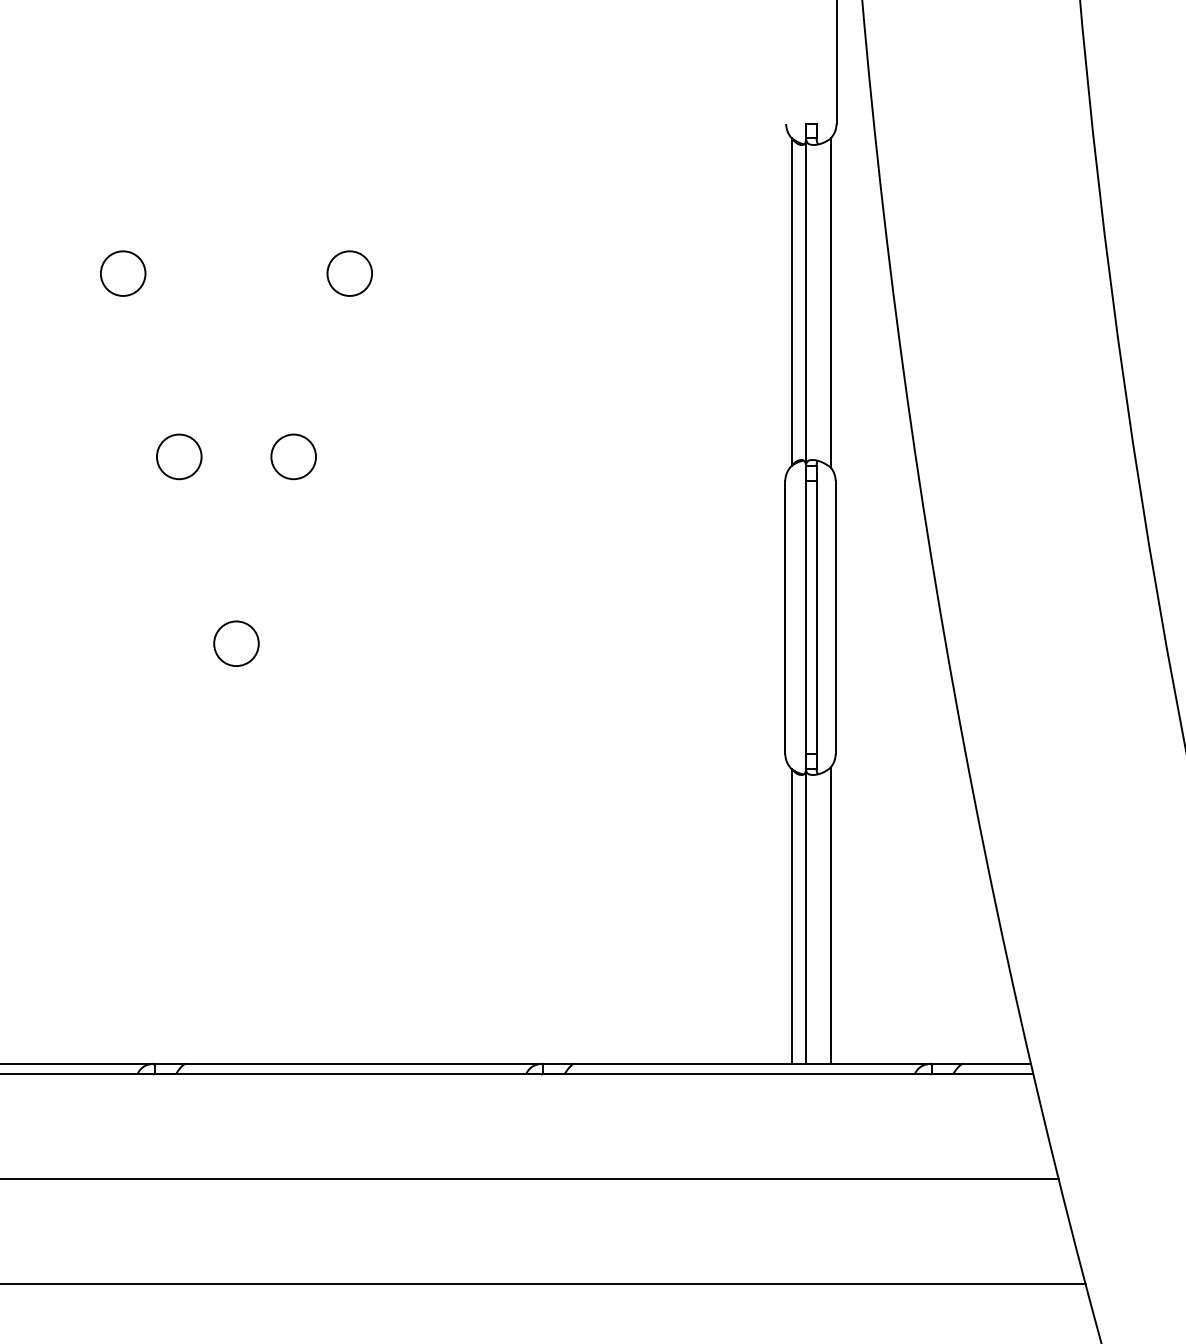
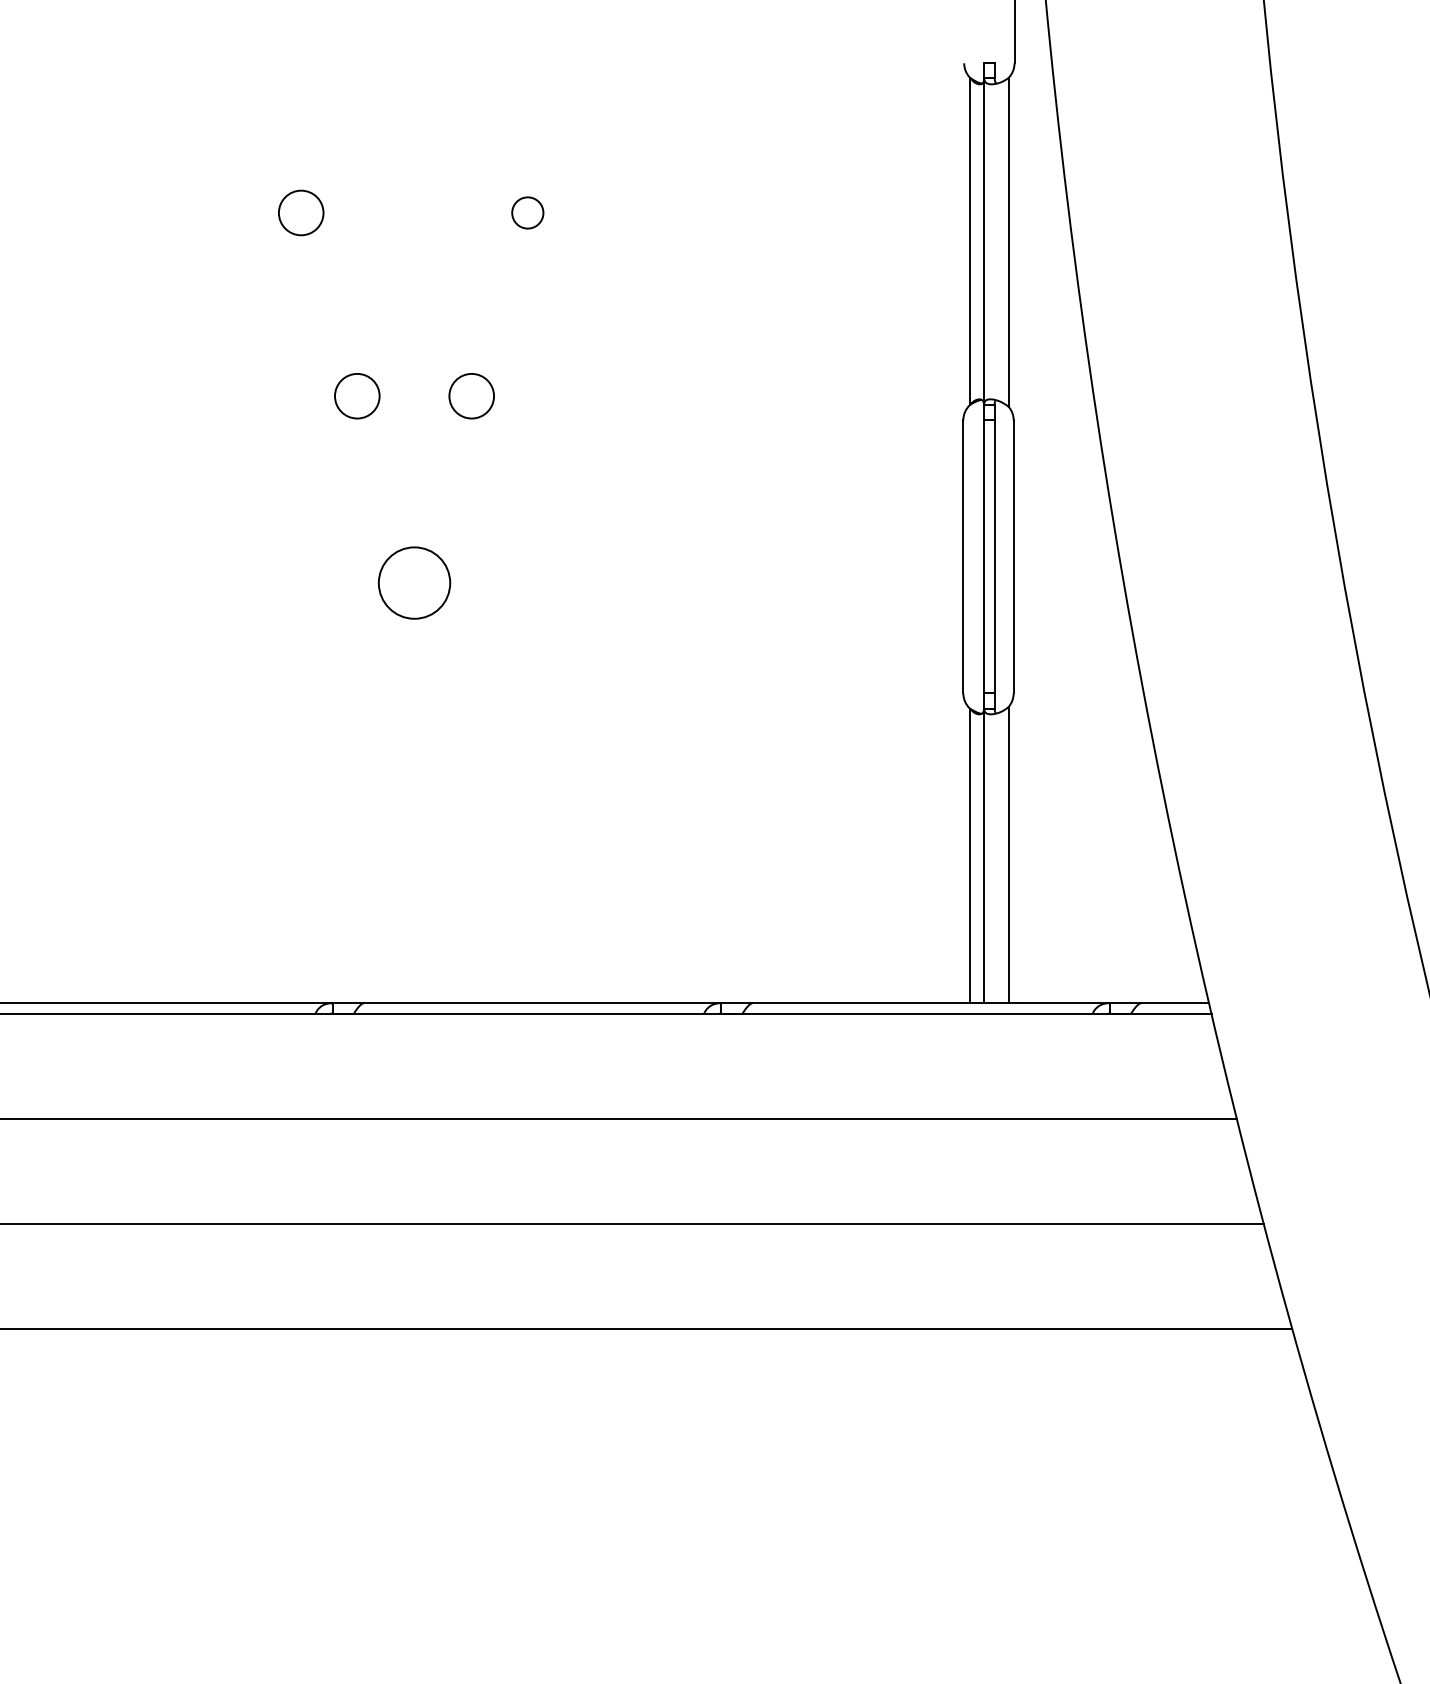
circle: (349, 273) -> (527, 212), size x0.7
circle: (236, 643) -> (414, 582), size x1.6

